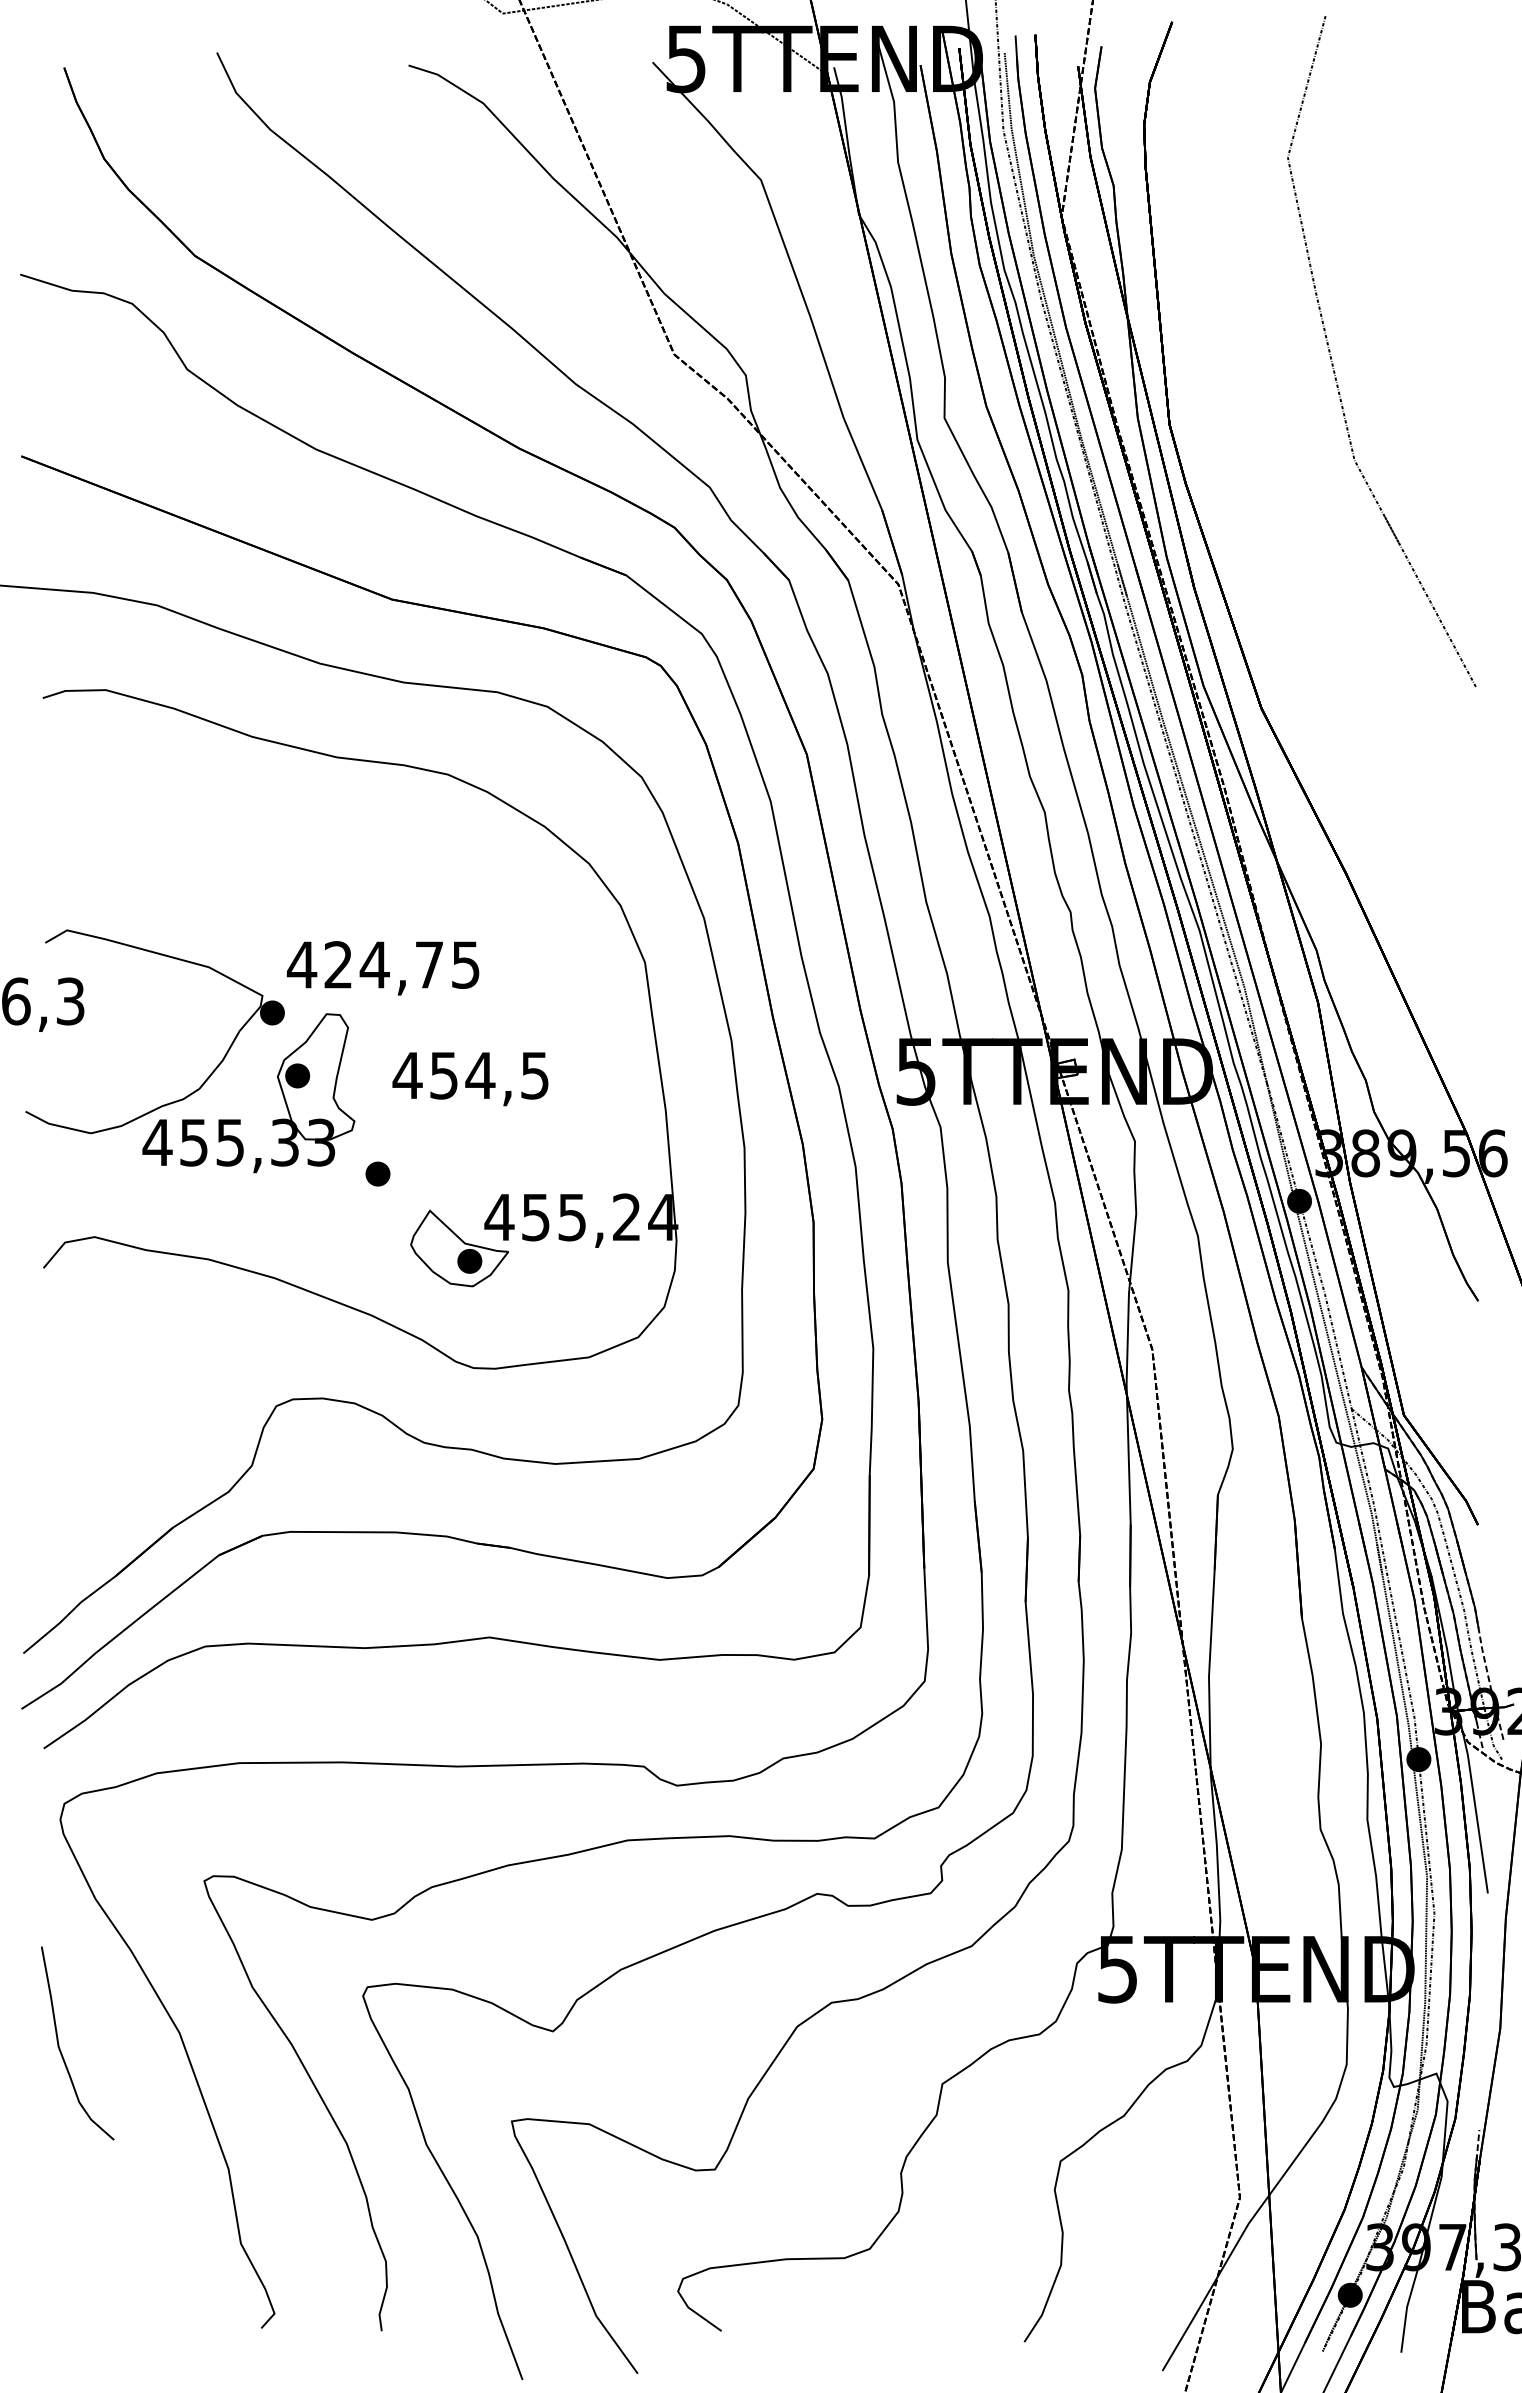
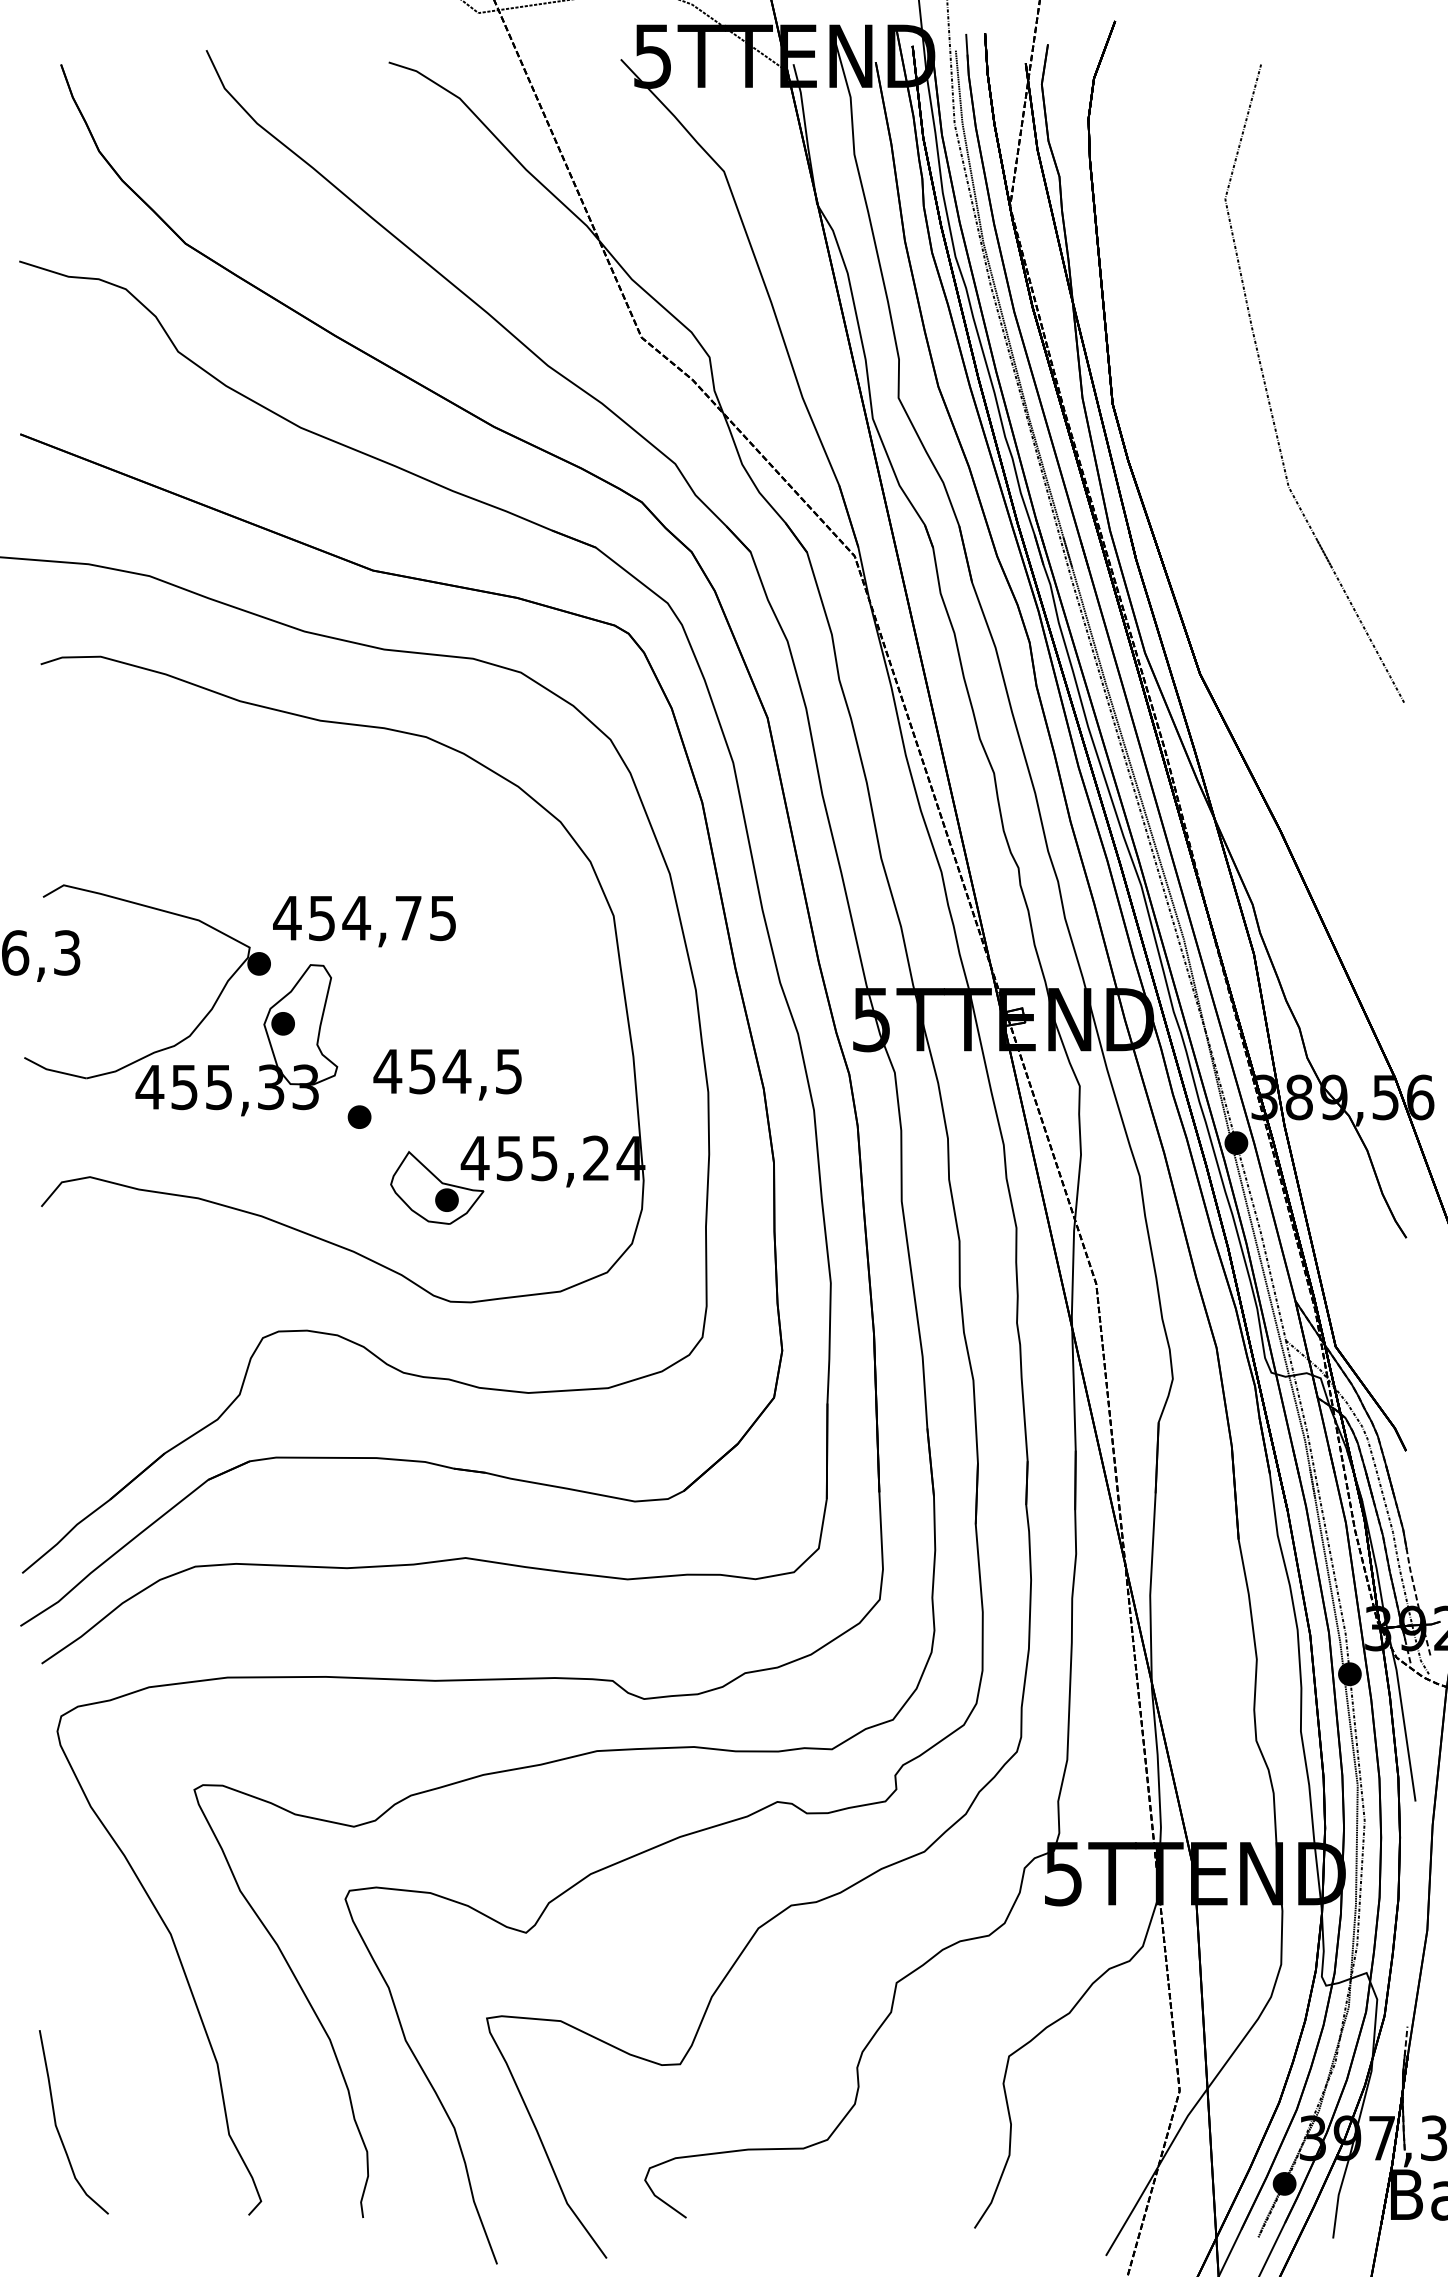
part: (1333, 362) -> (1268, 394), moved
text: (337, 965) -> (321, 918), 424,75 -> 454,75
text: (470, 1078) -> (447, 1074), moved
curve: (60, 2047) -> (57, 2126), moved

